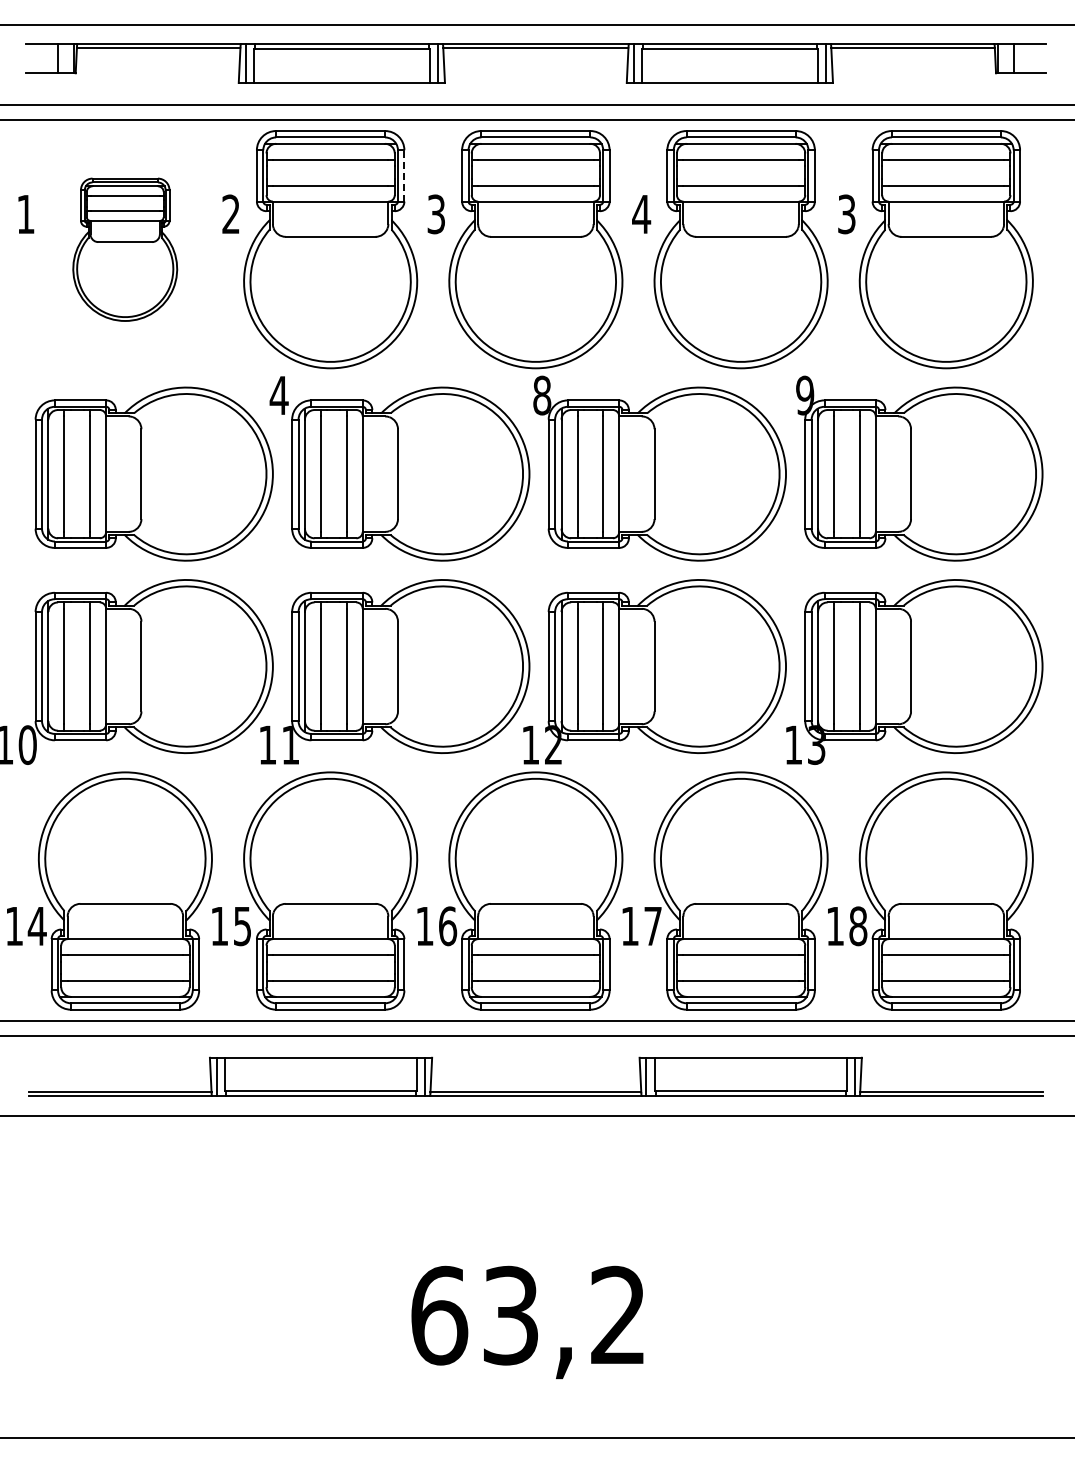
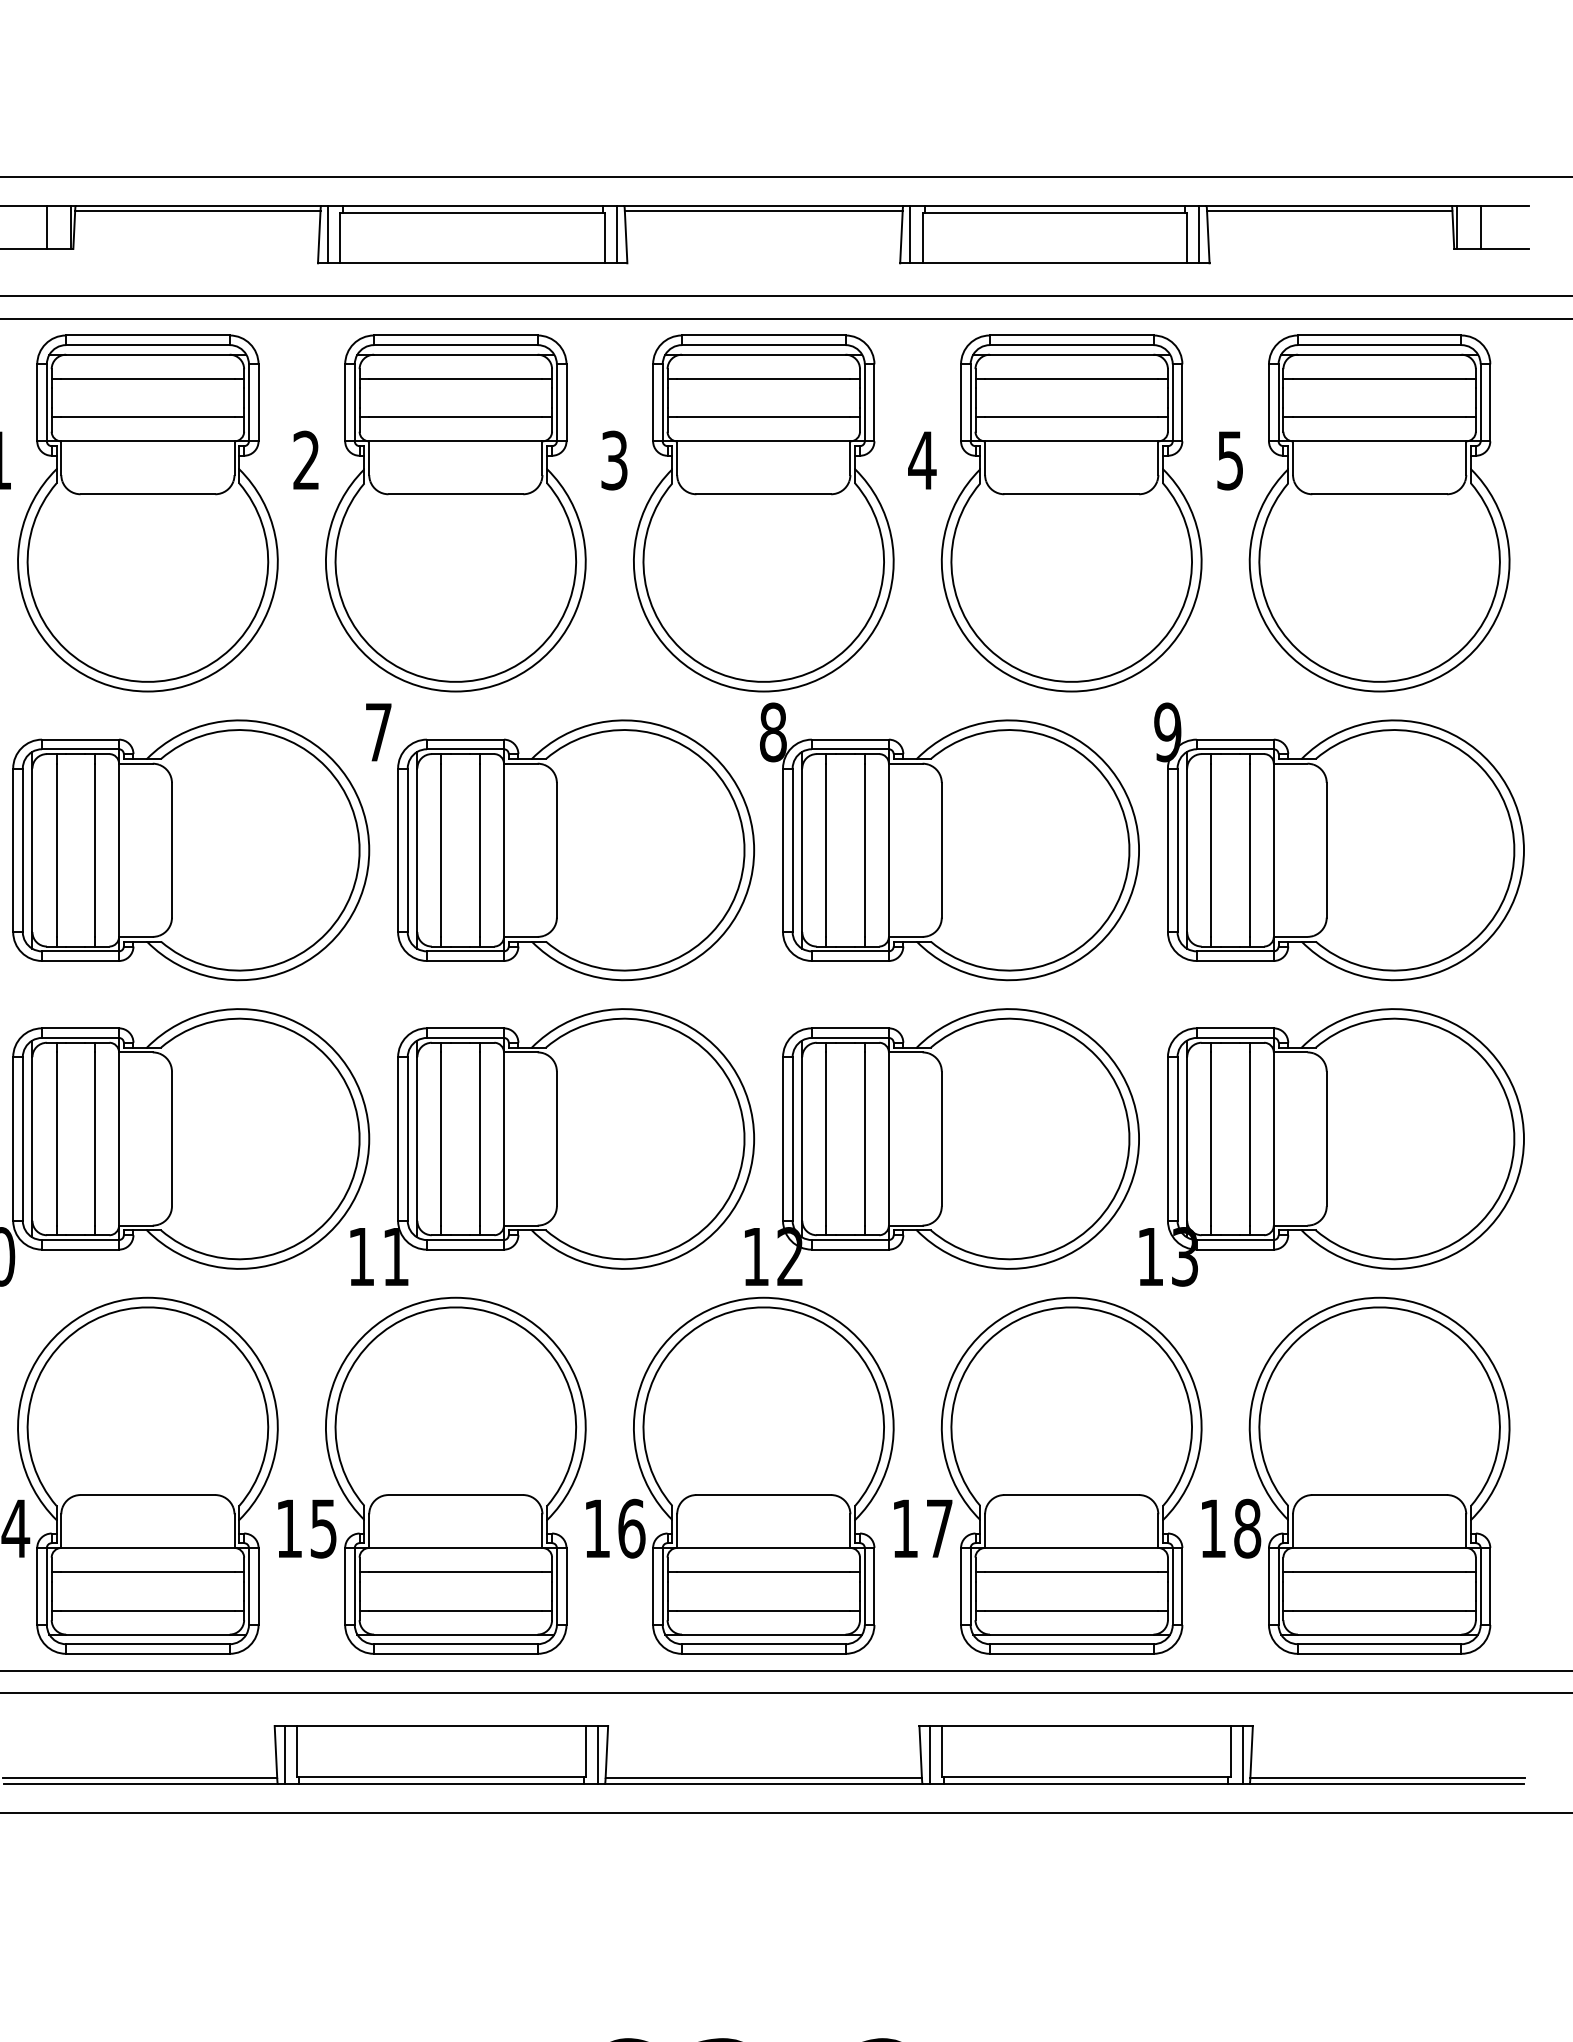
line: (404, 175) -> (566, 402), dashed -> solid
text: (846, 213) -> (1229, 459), 3 -> 5
part: (124, 249) -> (146, 513), size x1.67
text: (278, 395) -> (377, 732), 4 -> 7

